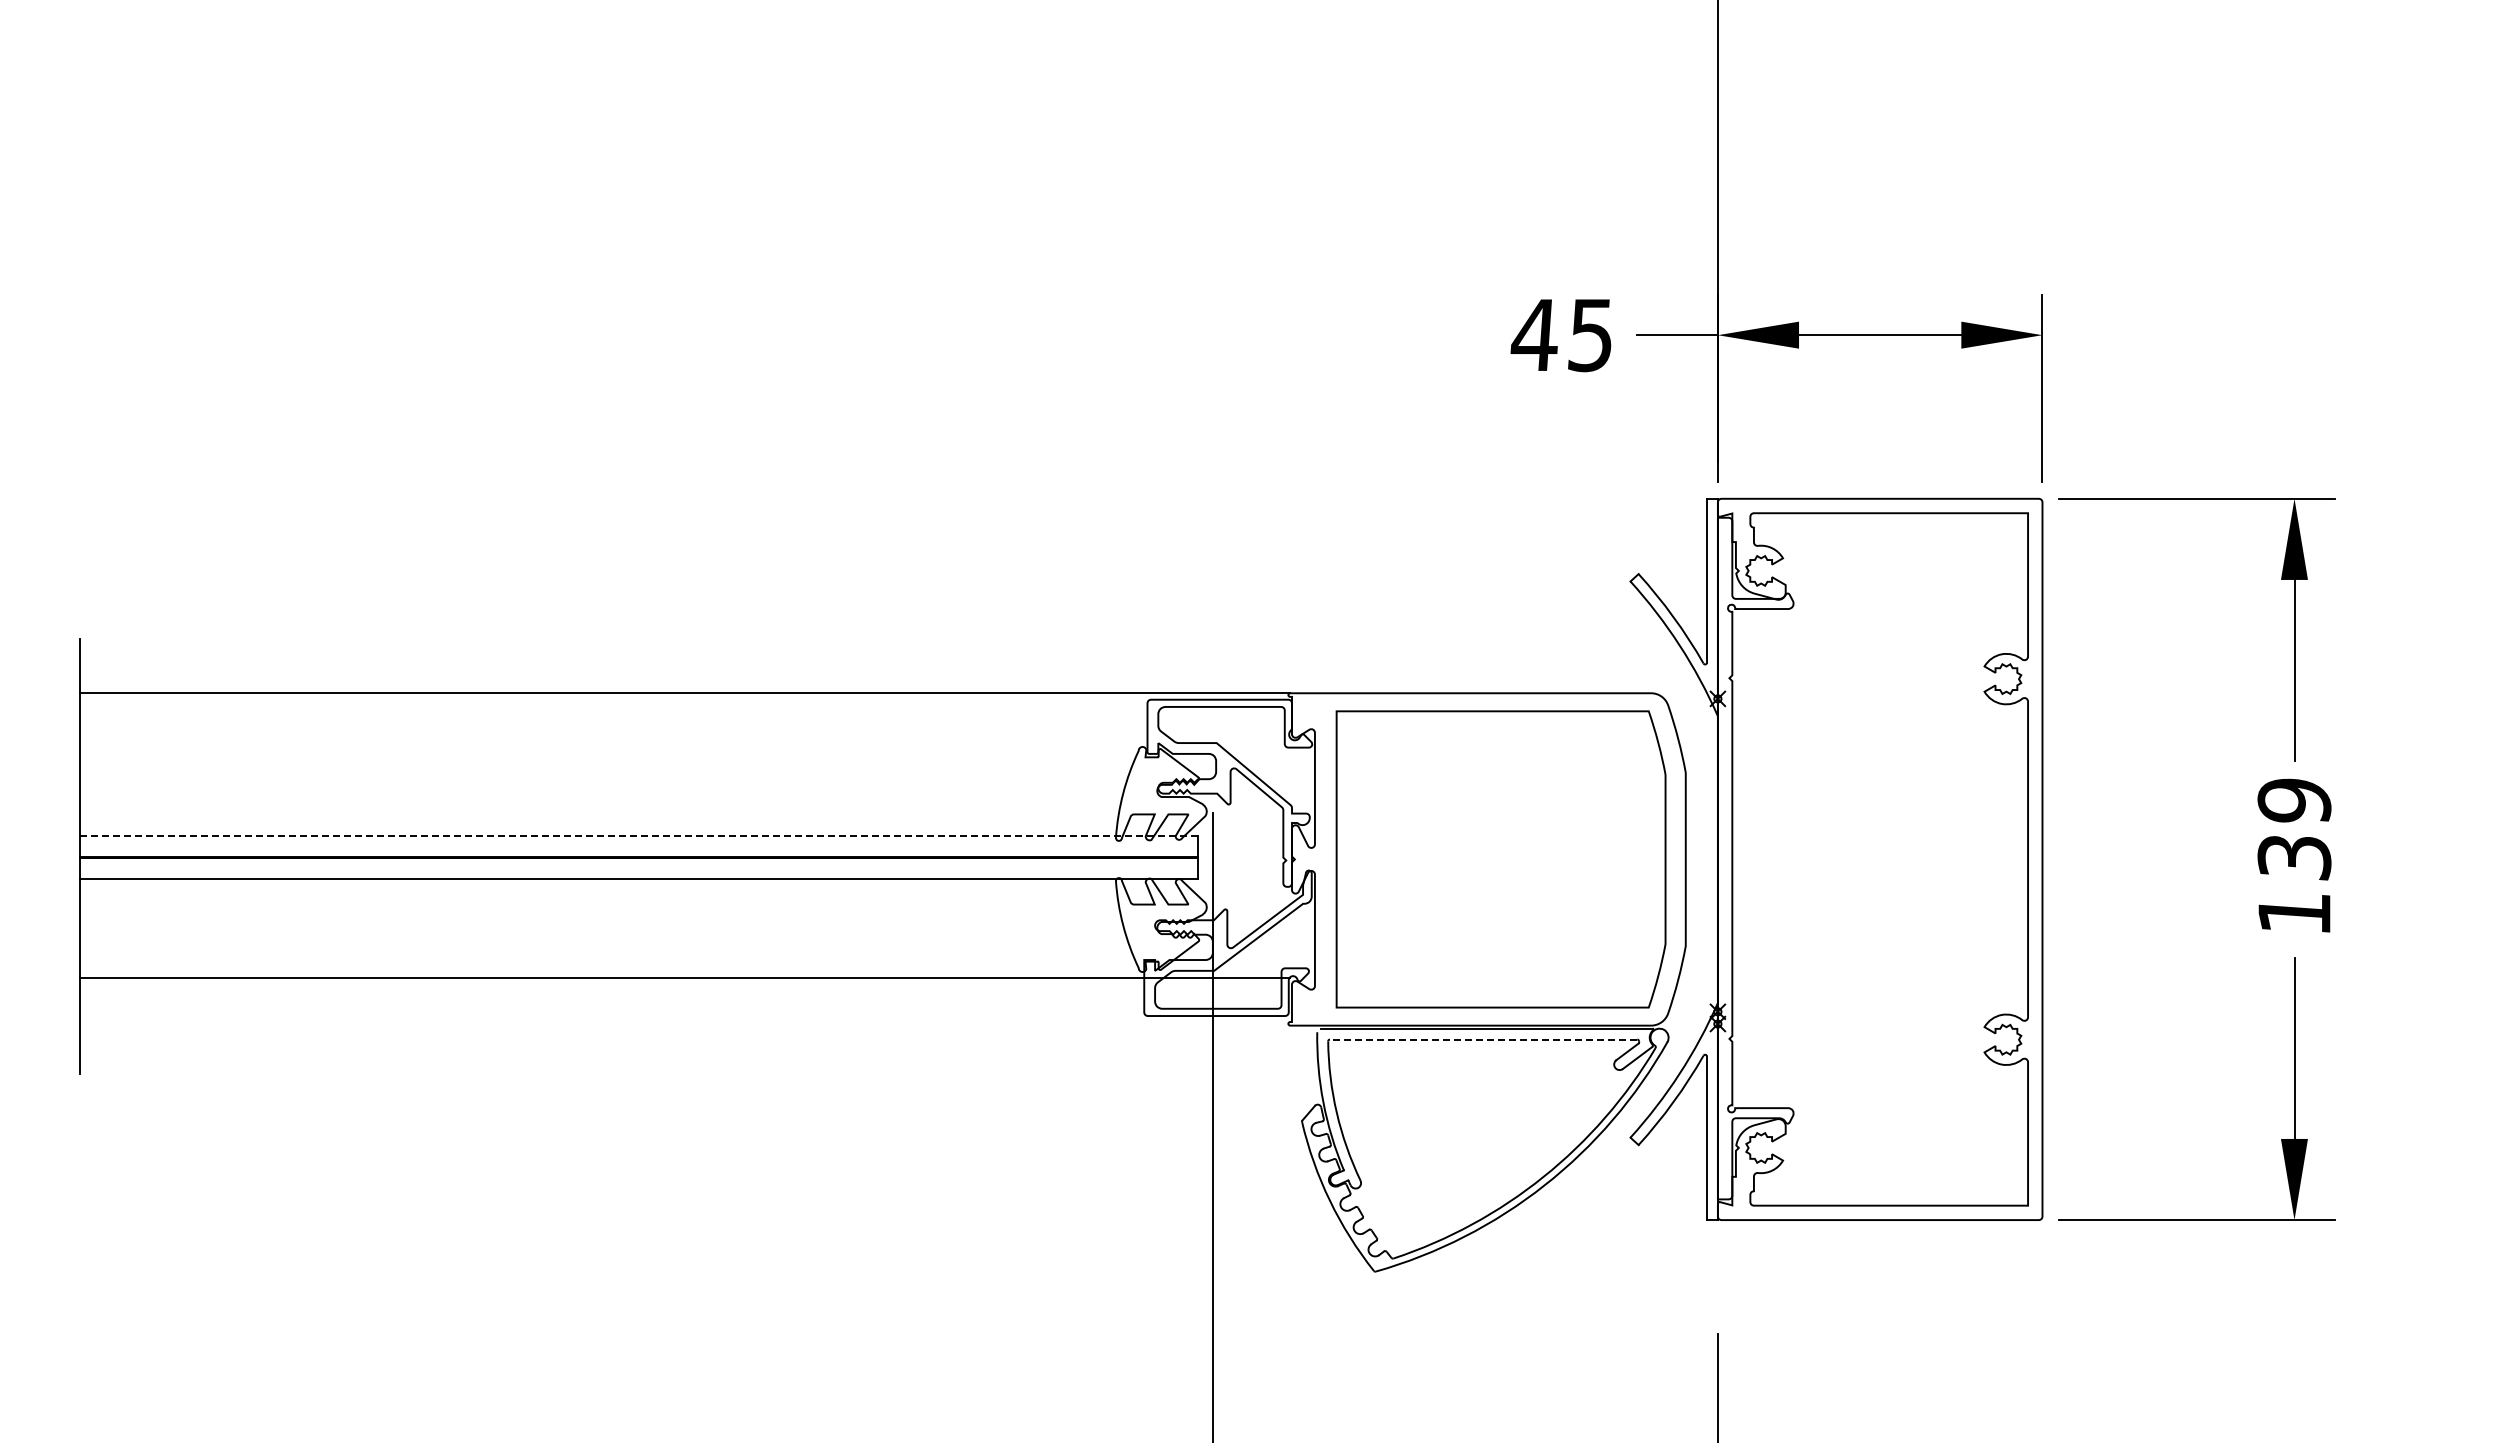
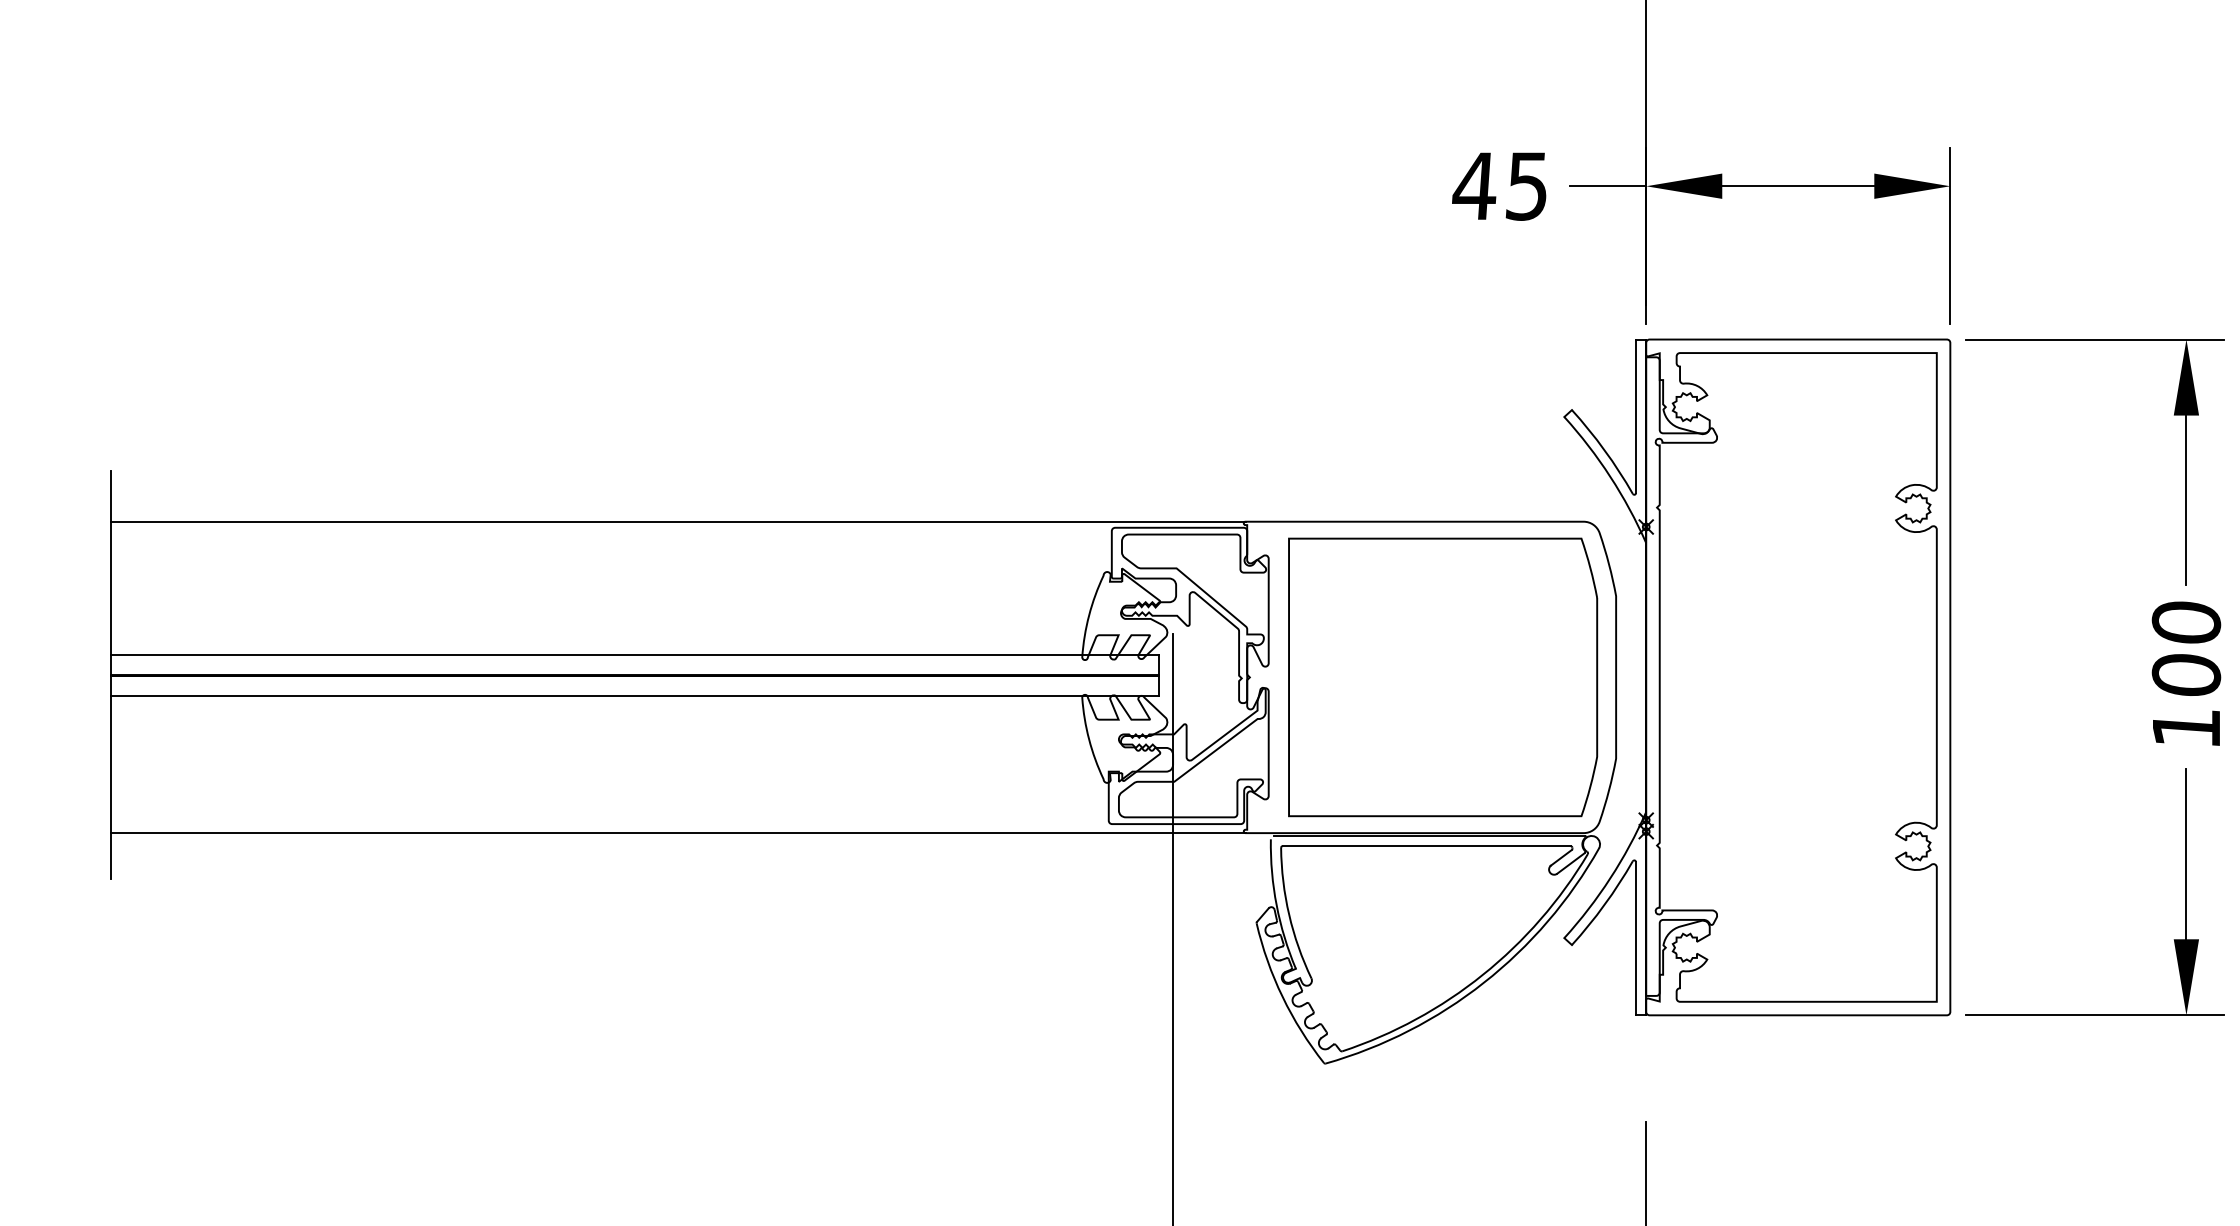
text: (2294, 829) -> (2186, 649), 139 -> 100
line: (638, 836) -> (634, 655), dashed -> solid
line: (684, 977) -> (678, 833), moved
line: (1483, 1039) -> (1426, 846), dashed -> solid

